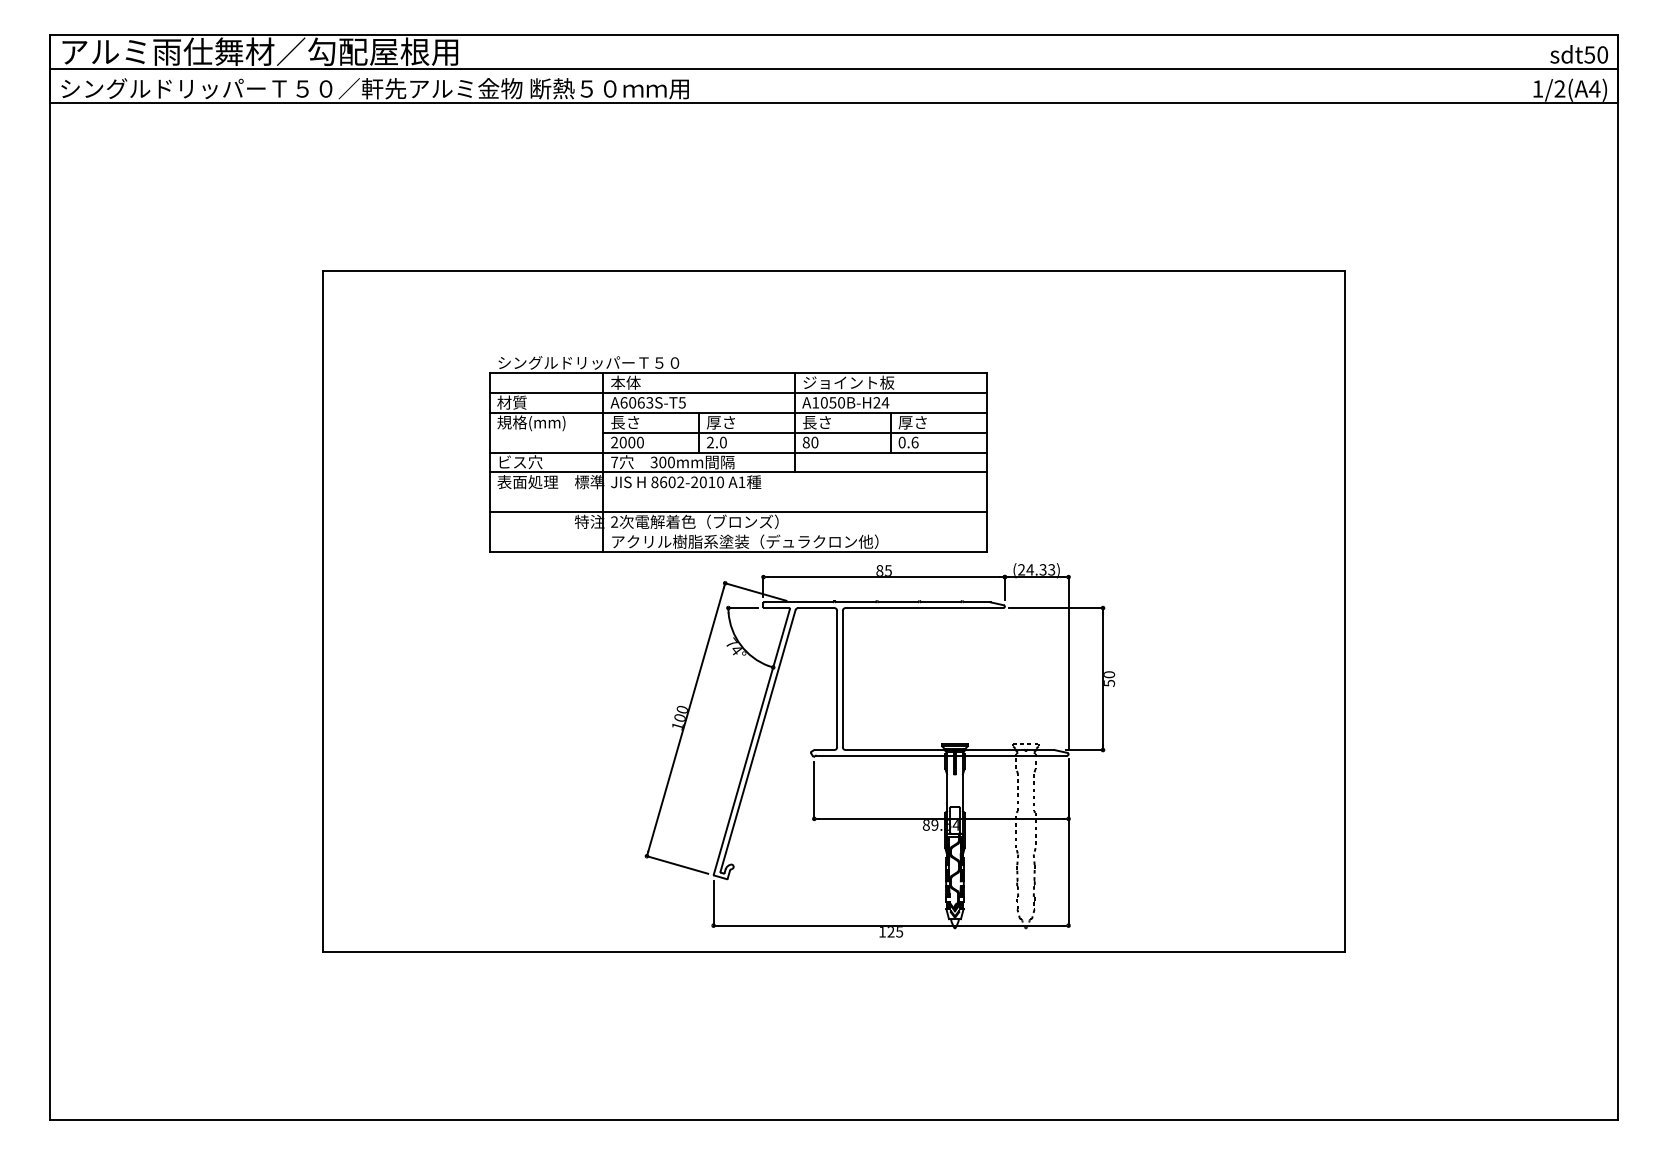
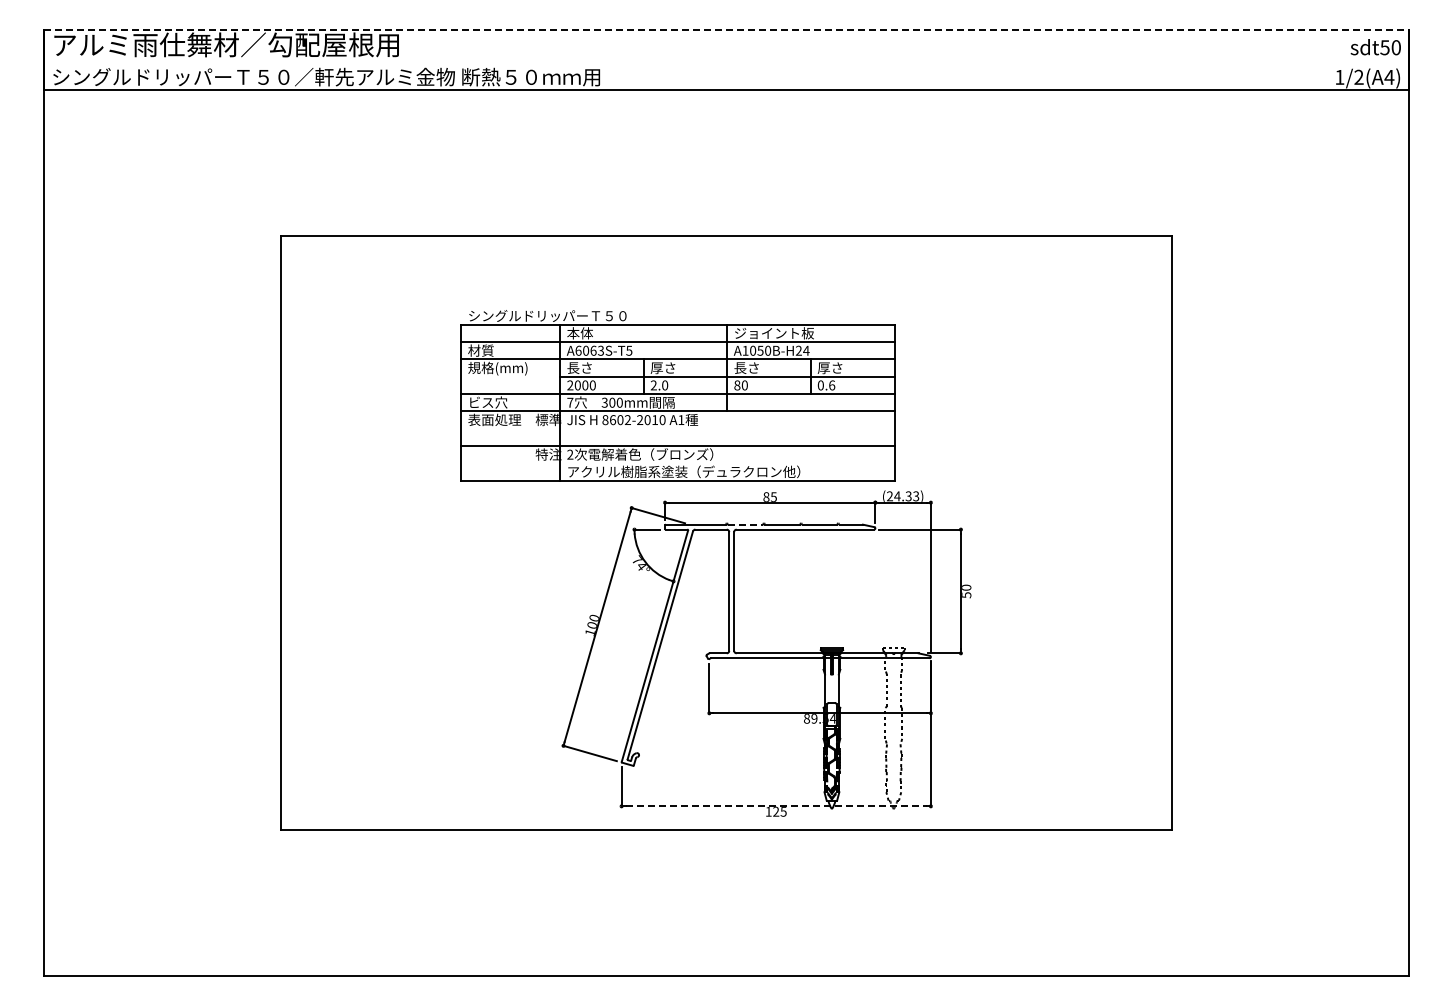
line: (834, 35) -> (726, 30), solid -> dashed
line: (834, 69) -> (726, 60), removed
part: (737, 454) -> (677, 395), moved
line: (855, 602) -> (745, 524), solid -> dashed
line: (891, 925) -> (776, 806), solid -> dashed

